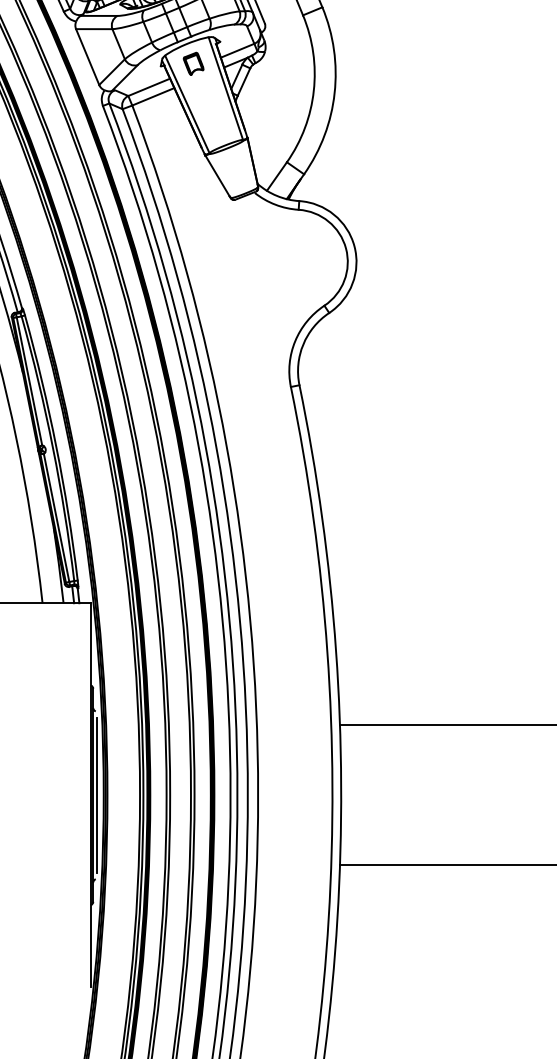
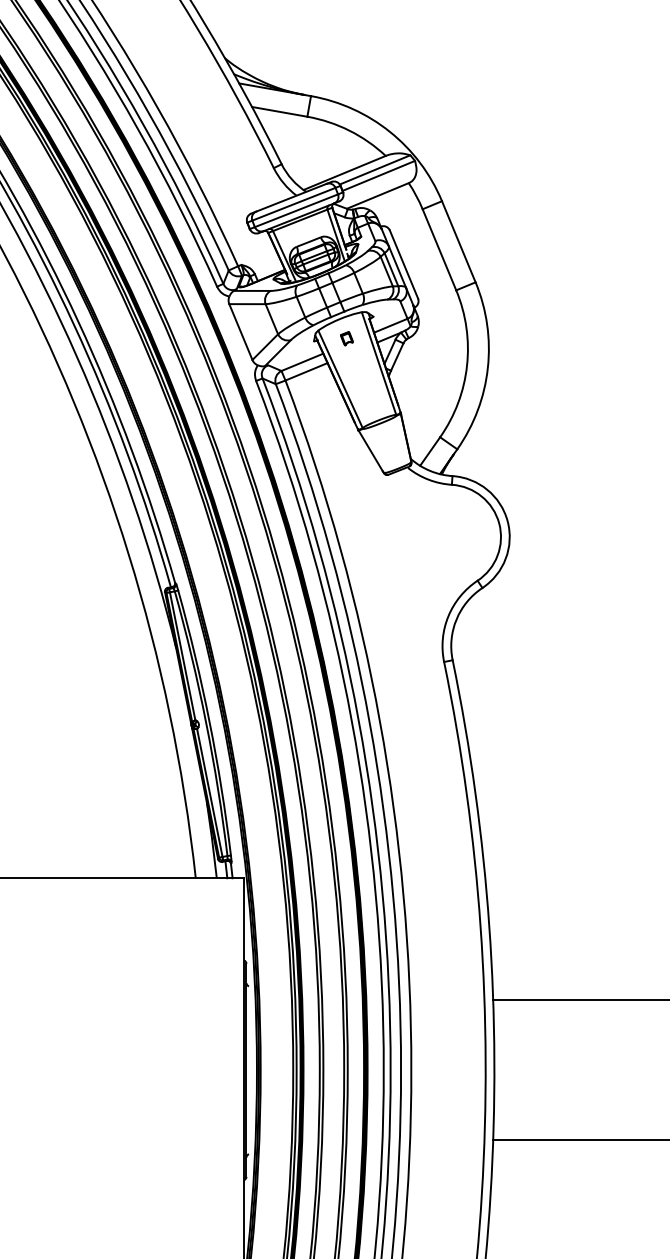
part: (193, 63) -> (346, 338), size x0.6
line: (96, 794) -> (249, 1069), removed

